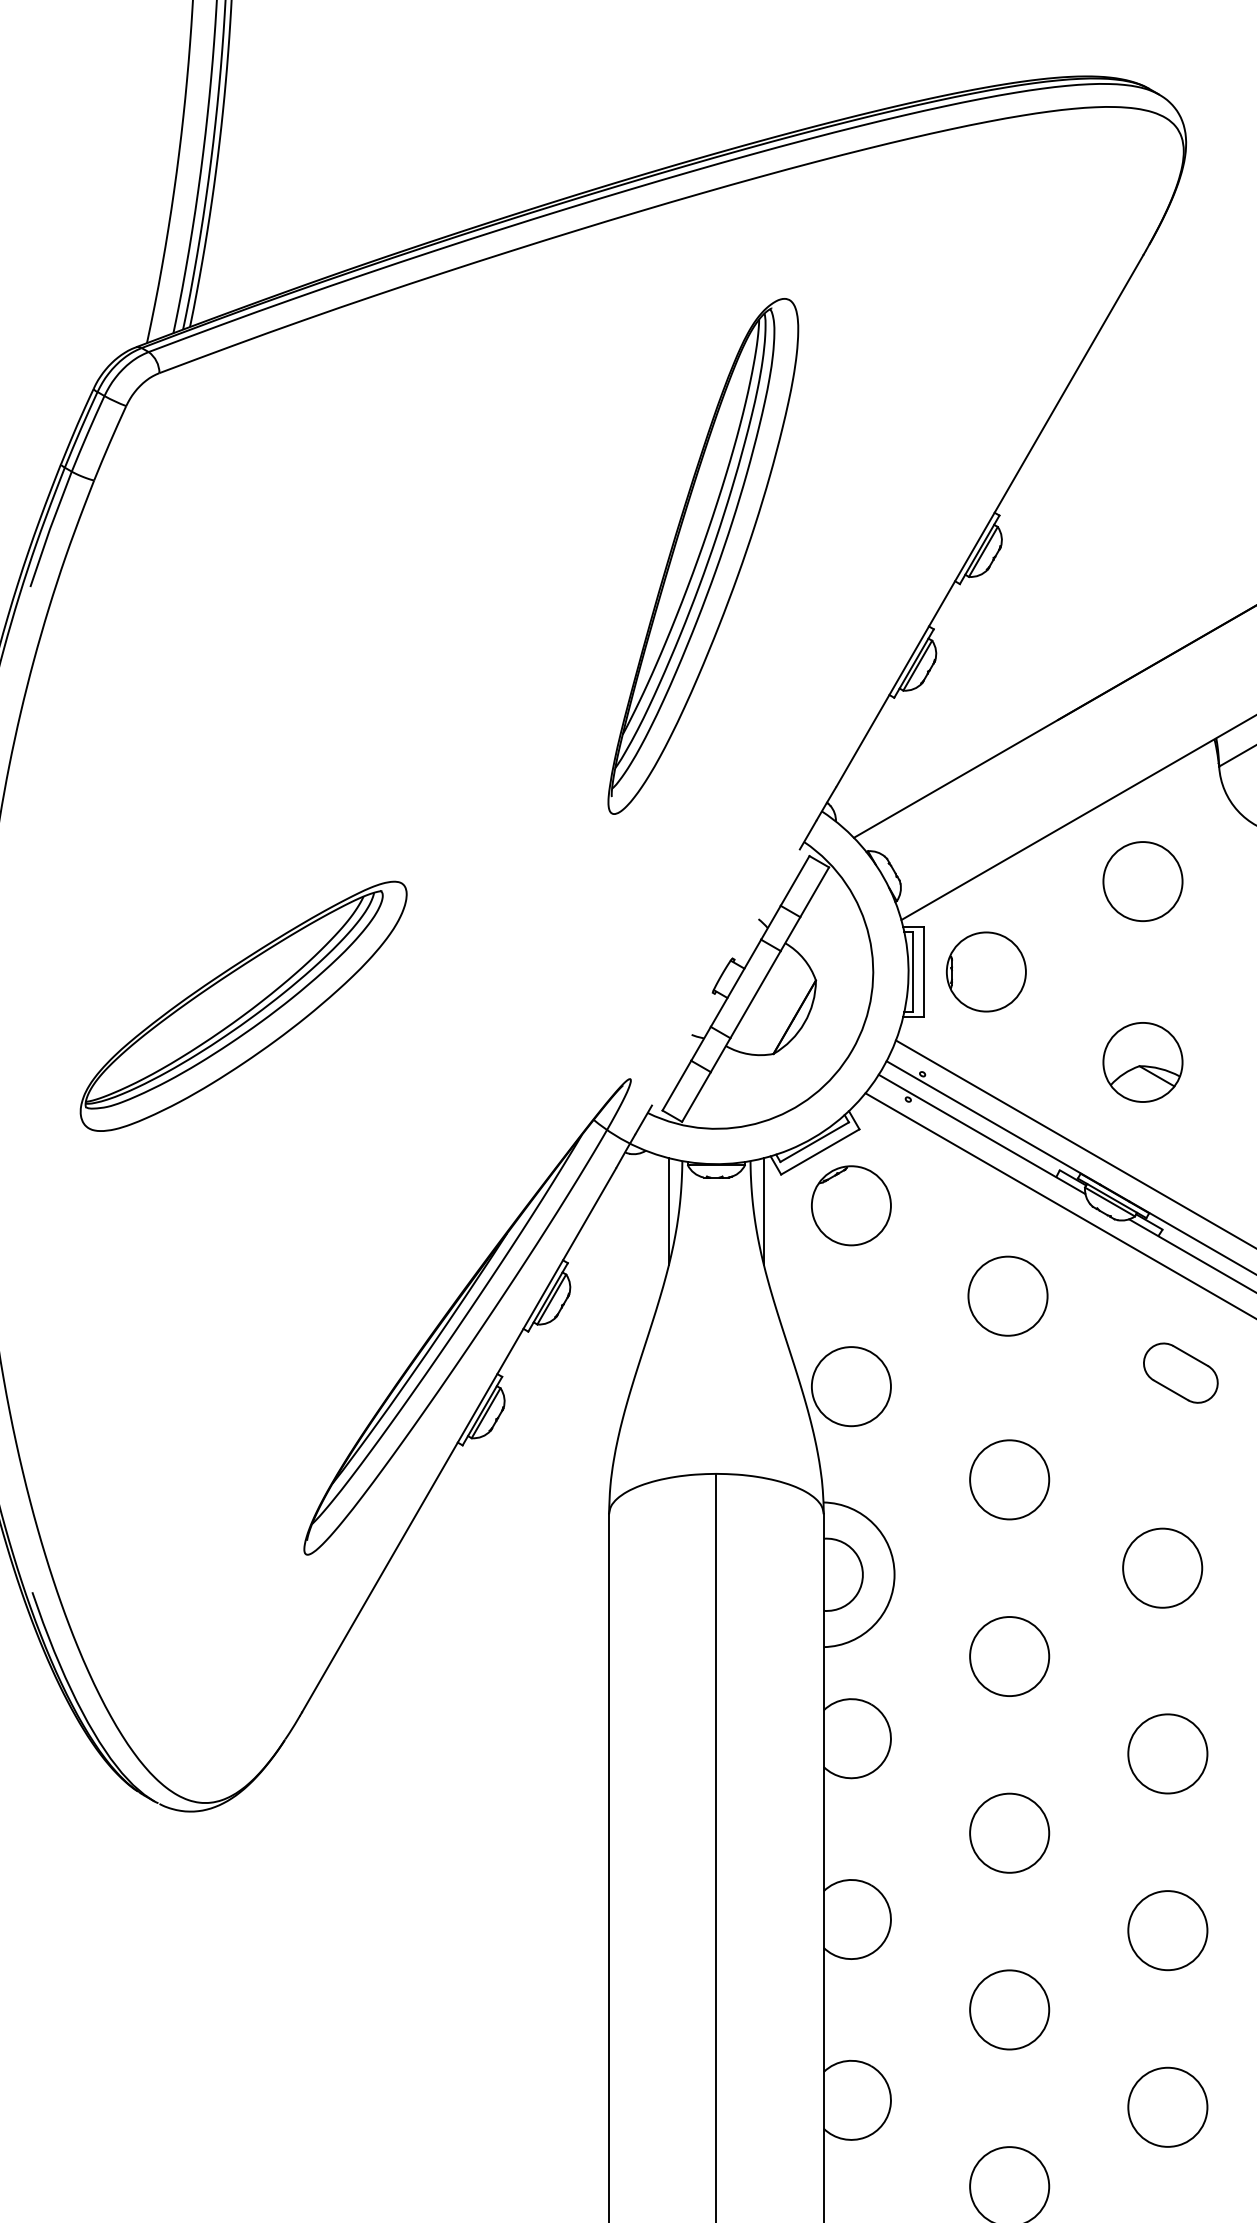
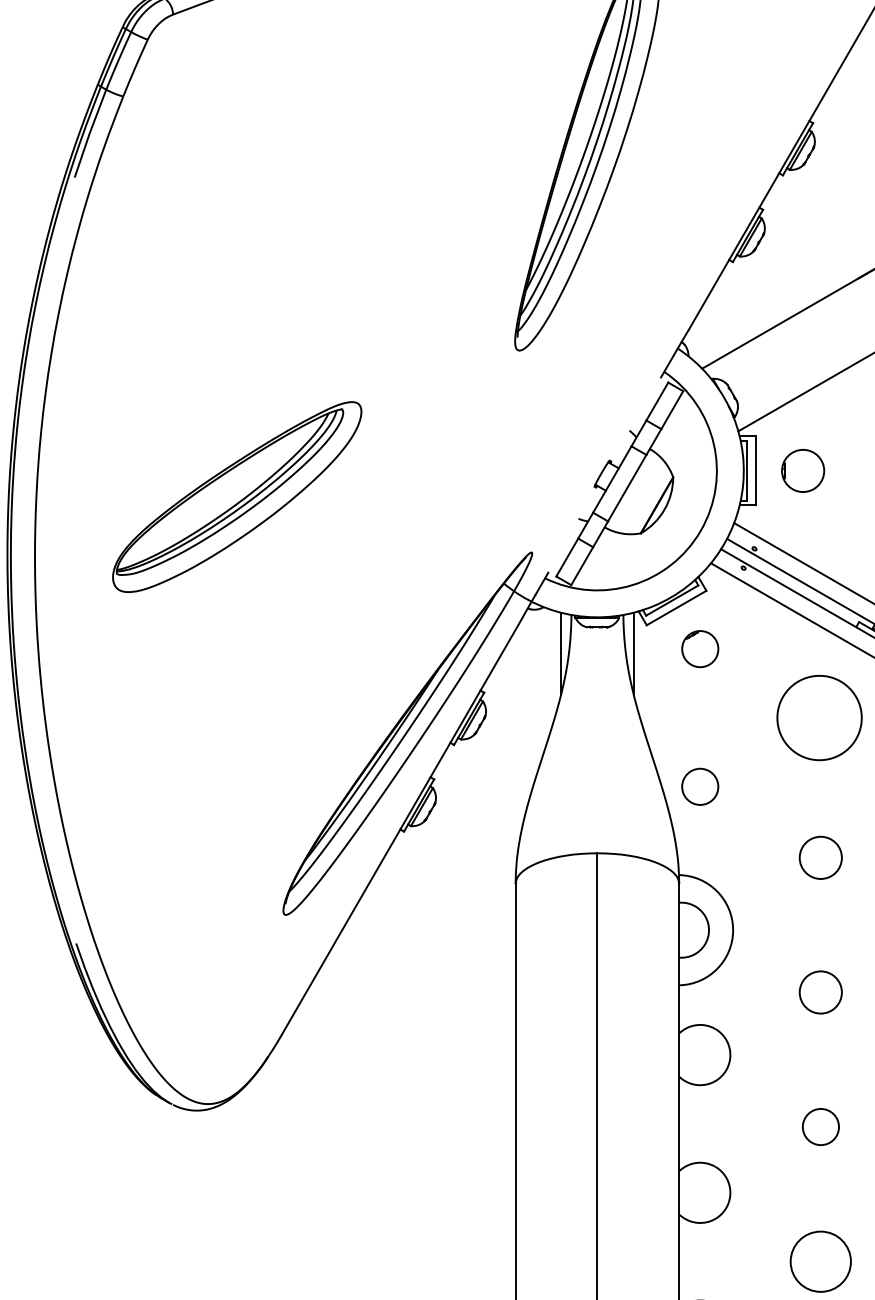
part: (986, 971) -> (803, 470), size x0.7
part: (851, 1205) -> (700, 648), size x0.6
circle: (1007, 1295) -> (819, 717), size x1.4
circle: (850, 1386) -> (699, 786), size x0.6
circle: (1009, 1479) -> (820, 857), size x0.7
circle: (1009, 1656) -> (820, 992), size x0.7
circle: (1009, 1832) -> (820, 1126), size x0.6

